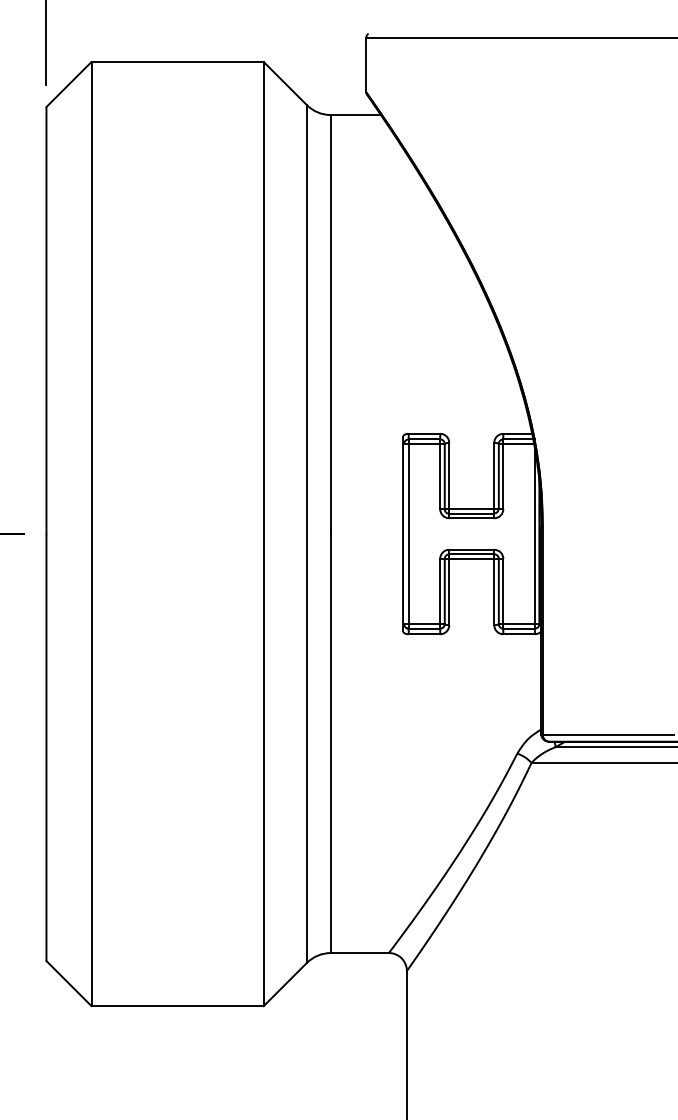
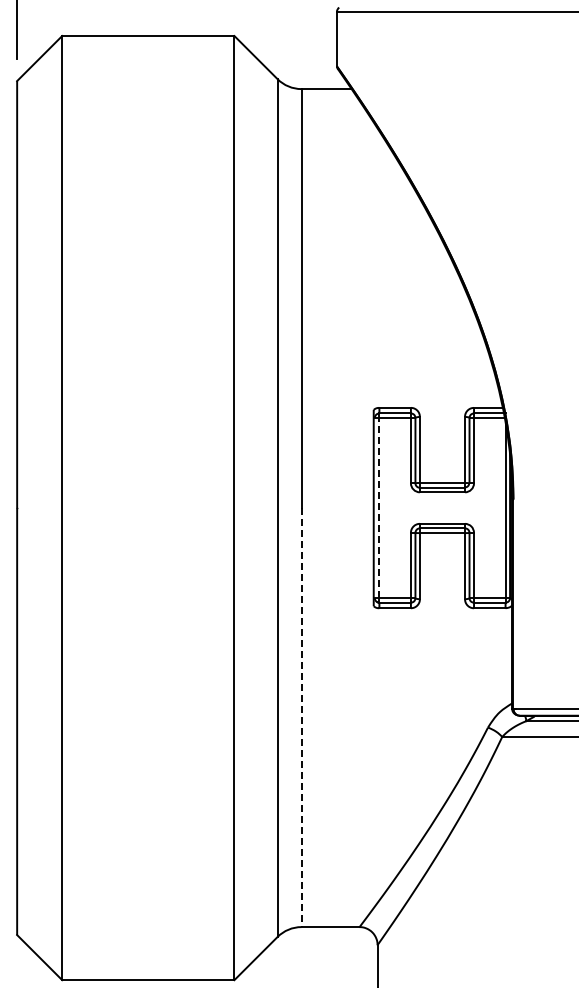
line: (408, 533) -> (379, 507), solid -> dashed
line: (330, 743) -> (301, 717), solid -> dashed

